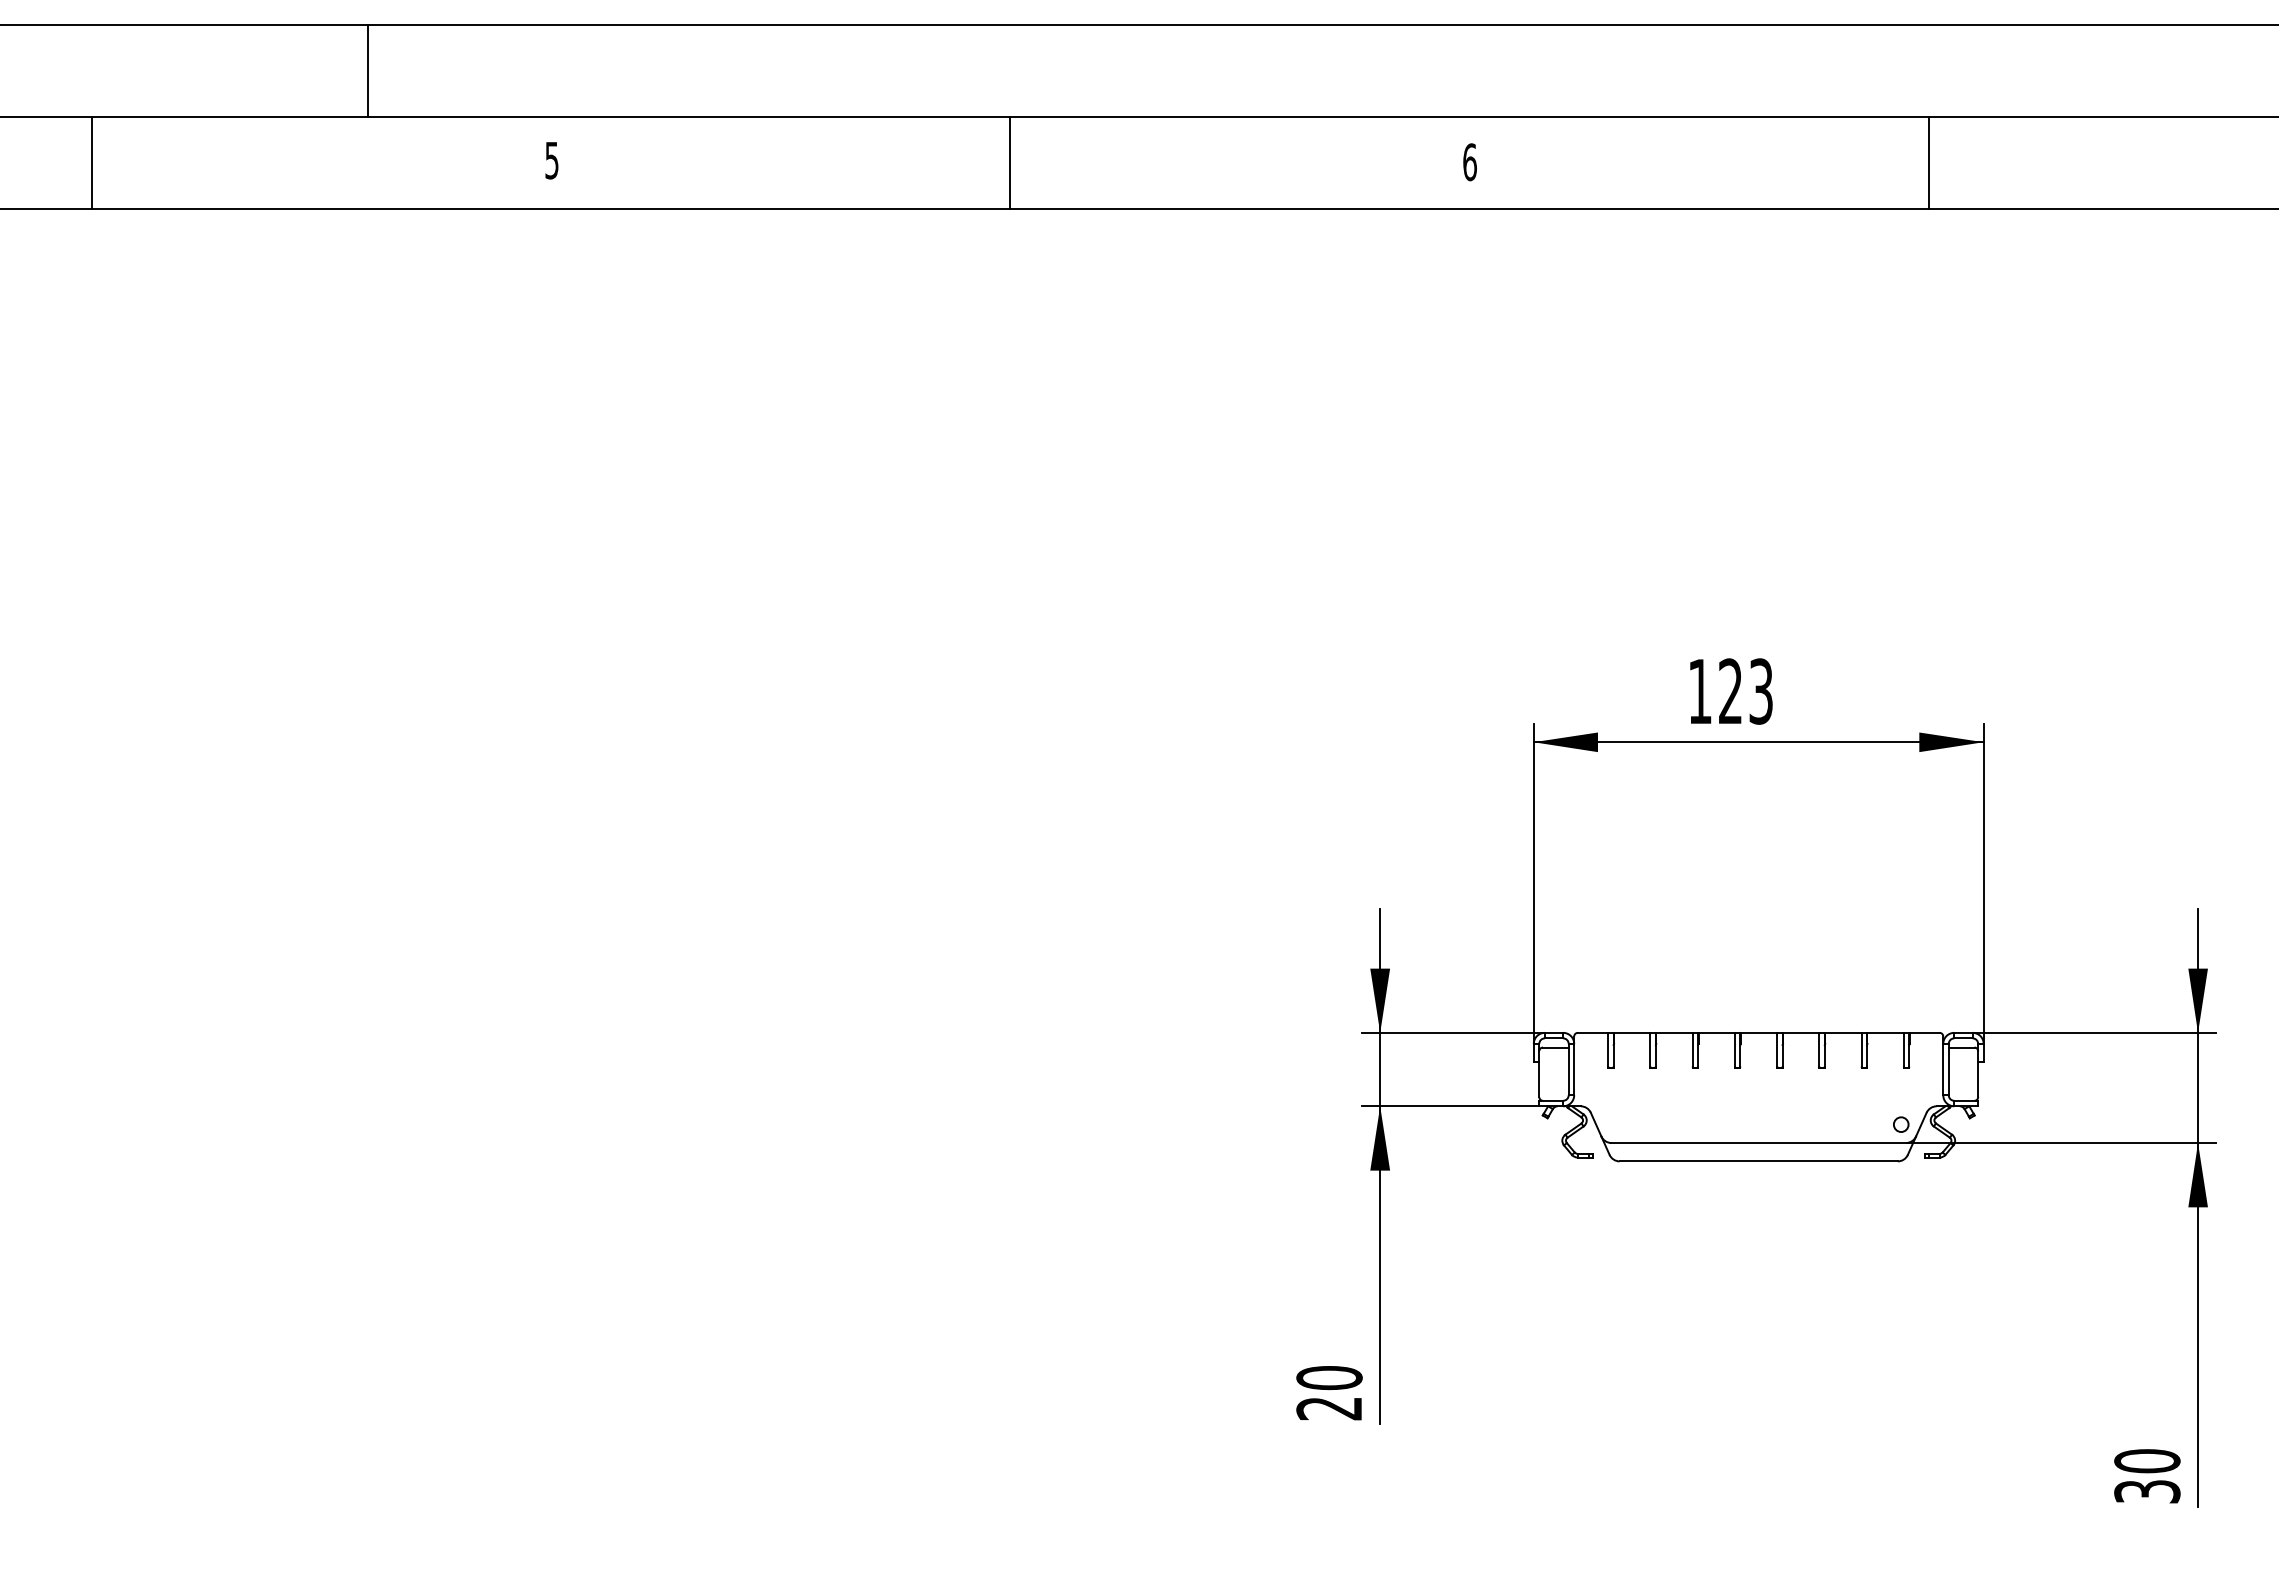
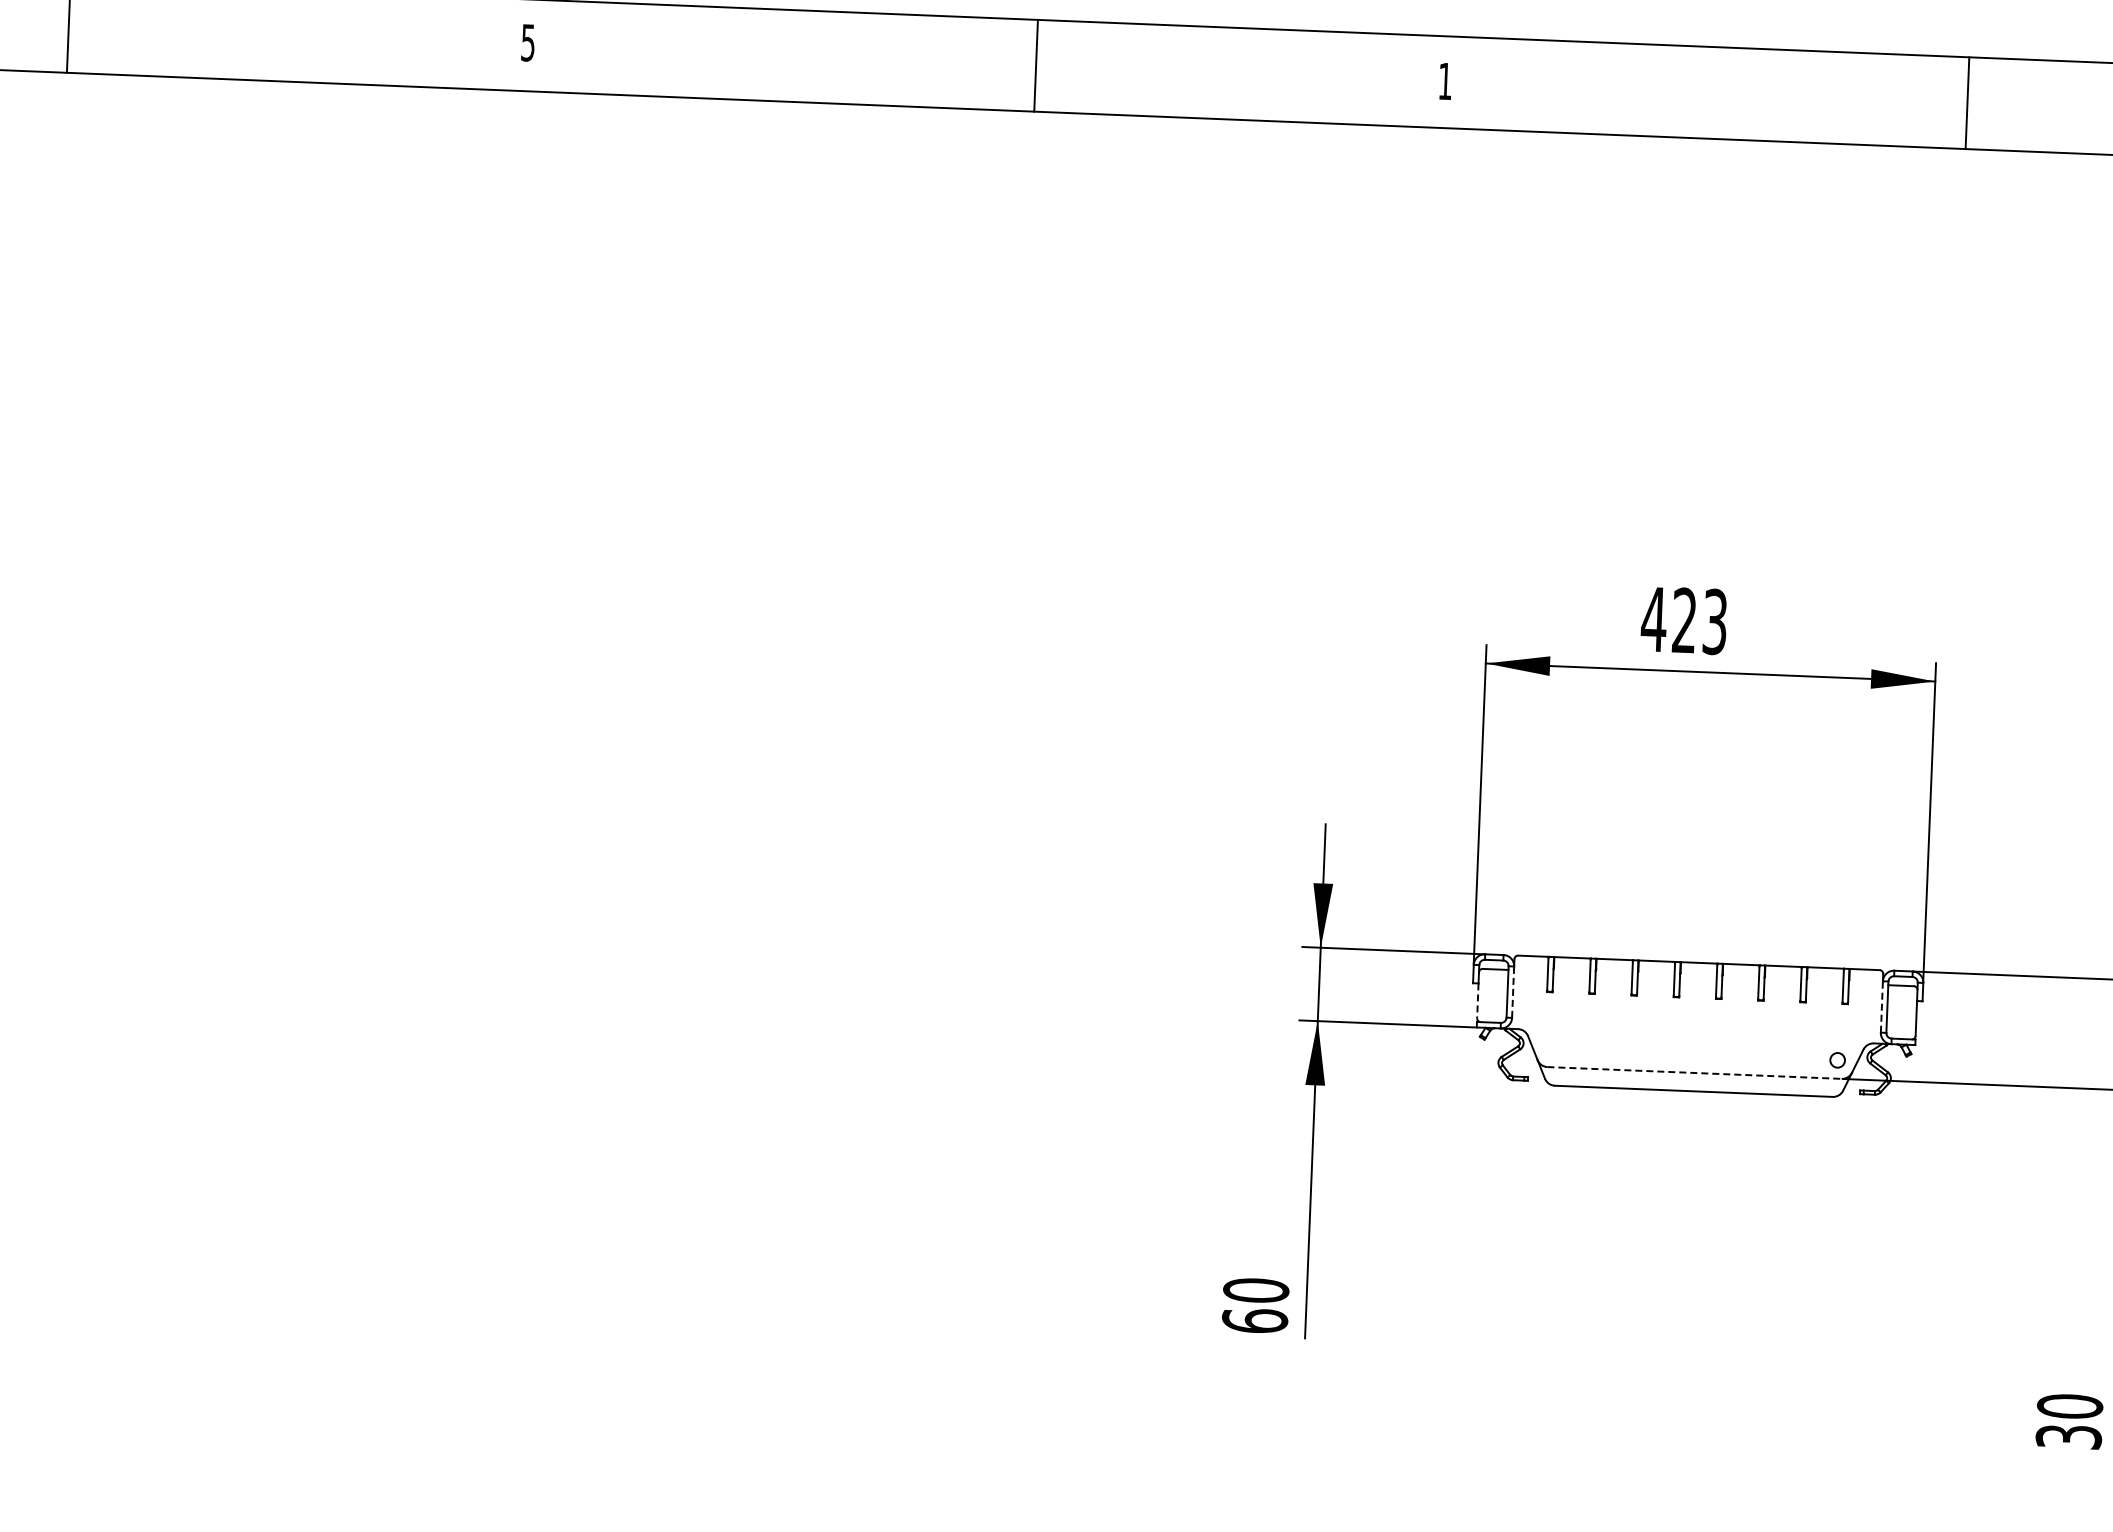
line: (1010, 162) -> (1036, 65), moved
text: (1469, 162) -> (1444, 81), 6 -> 1
line: (1928, 162) -> (1967, 102), moved
text: (1699, 691) -> (1653, 619), 123 -> 423
line: (1574, 1069) -> (1513, 992), solid -> dashed
line: (1943, 1069) -> (1882, 1006), solid -> dashed
line: (1539, 1080) -> (1478, 1001), solid -> dashed
line: (1759, 1143) -> (1695, 1073), solid -> dashed
text: (1329, 1408) -> (1255, 1321), 20 -> 60

